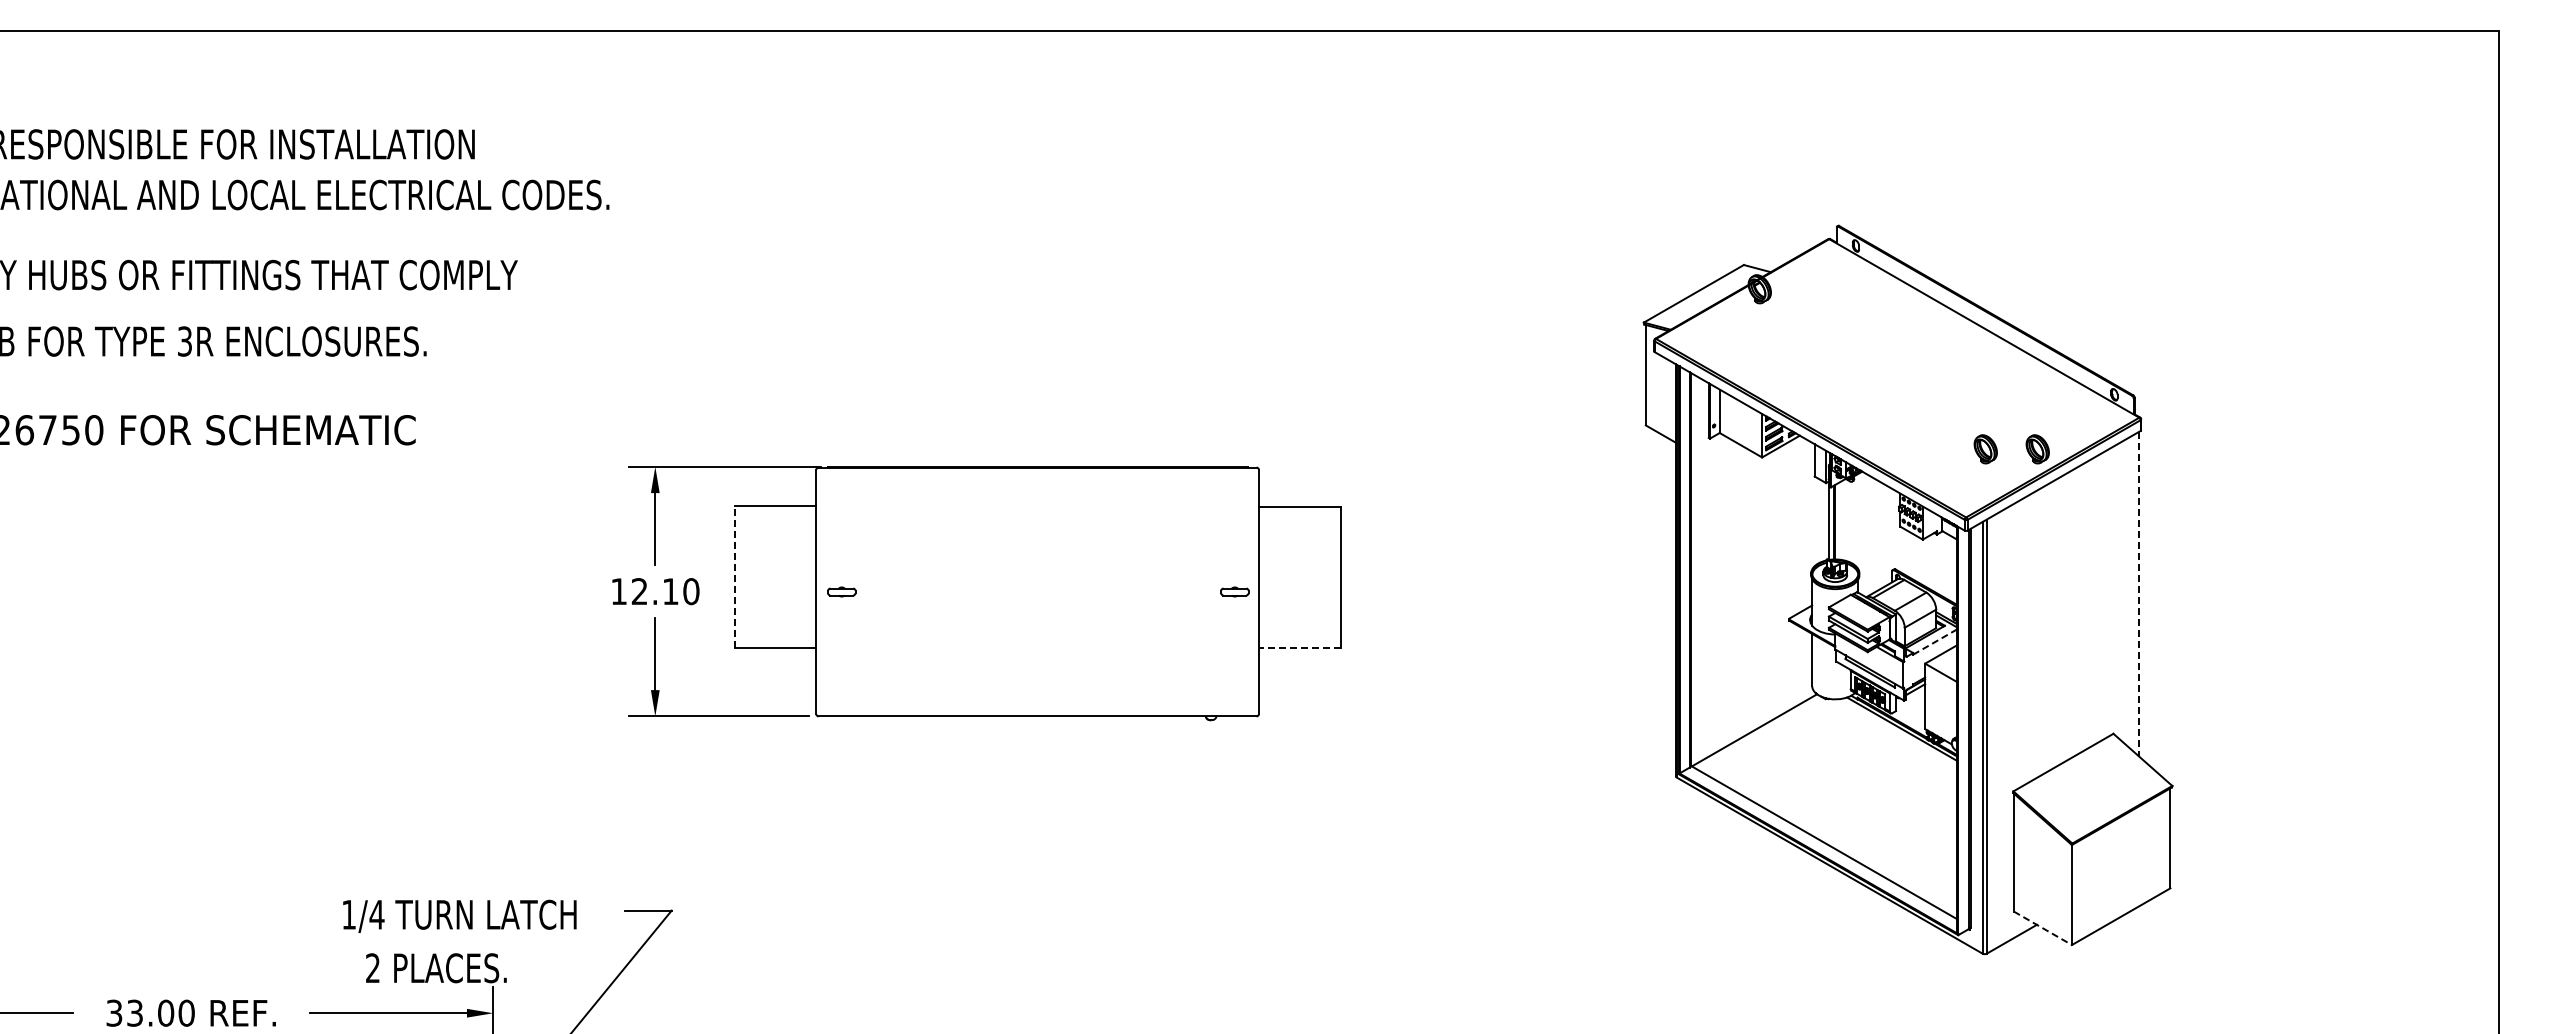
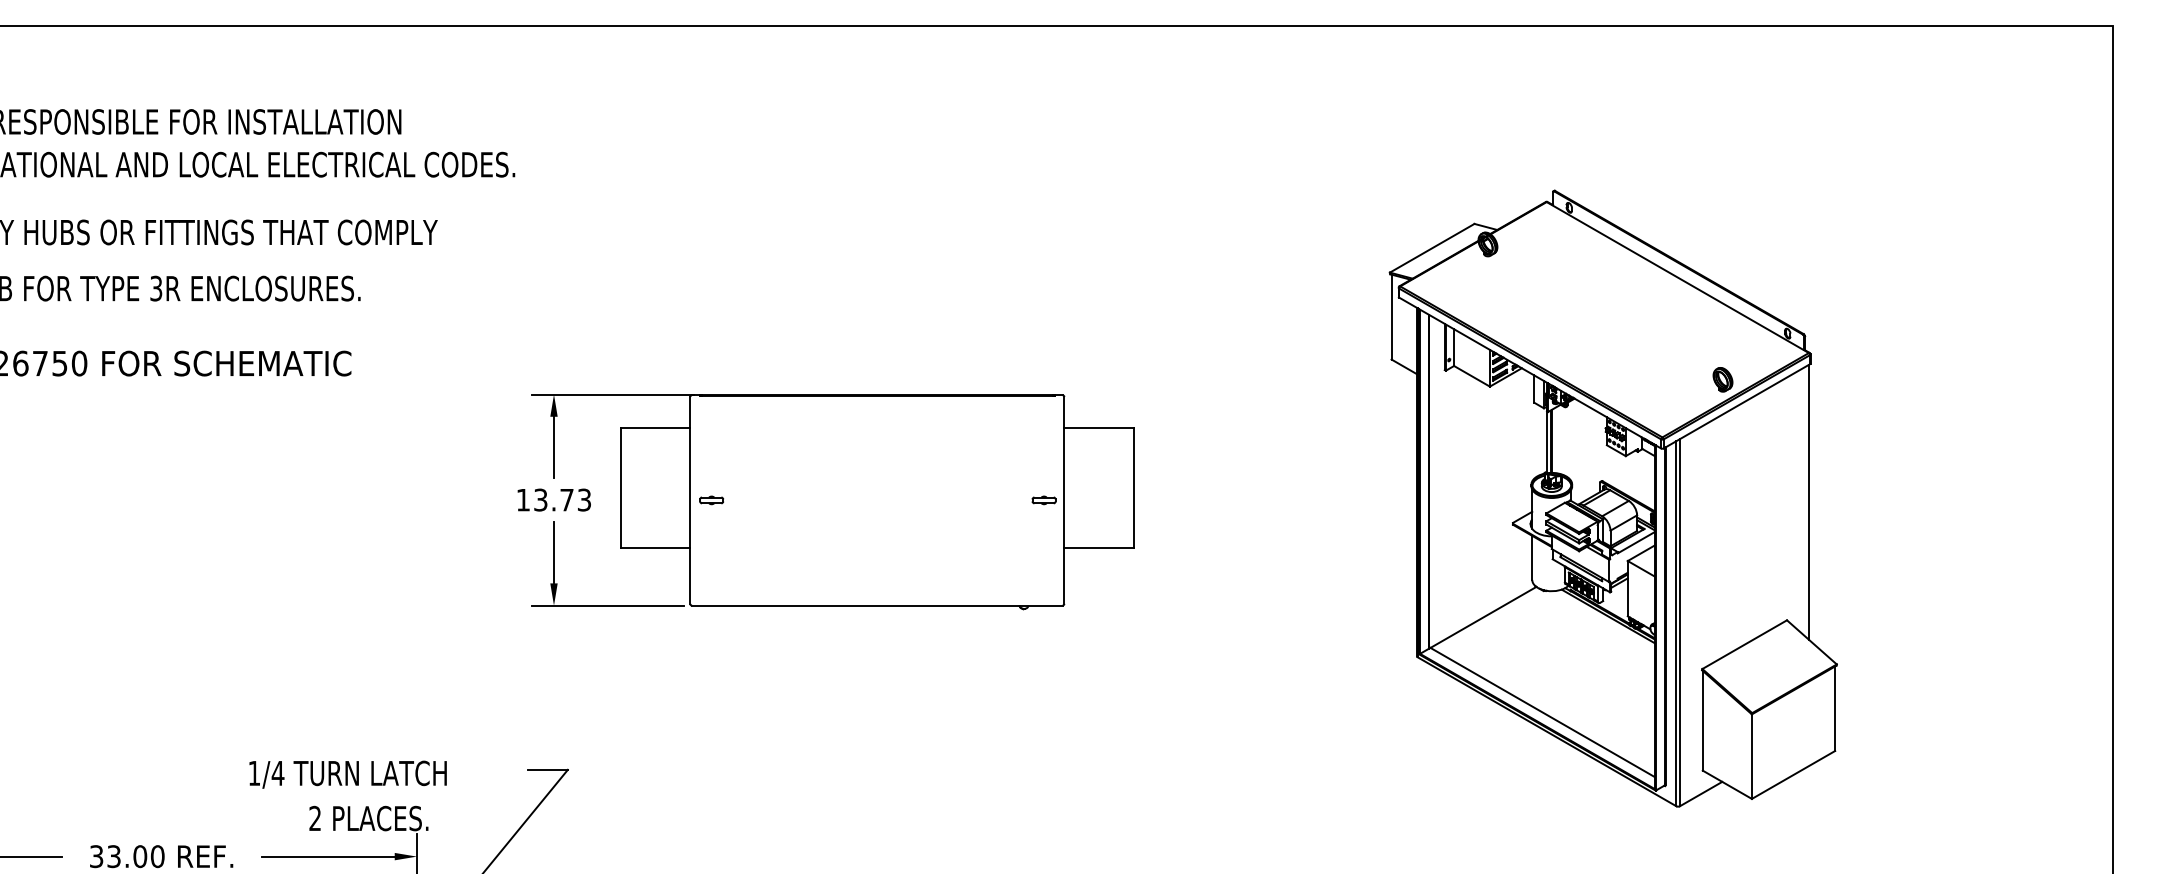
part: (1985, 449) -> (1678, 379), removed
line: (734, 577) -> (620, 488), dashed -> solid
text: (665, 591) -> (562, 499), 12.10 -> 13.73
line: (2139, 594) -> (1809, 502), dashed -> solid
line: (1934, 642) -> (1635, 543), dashed -> solid
line: (1299, 648) -> (1098, 548), dashed -> solid
text: (459, 915) -> (347, 773), moved
line: (2042, 928) -> (1727, 784), dashed -> solid

